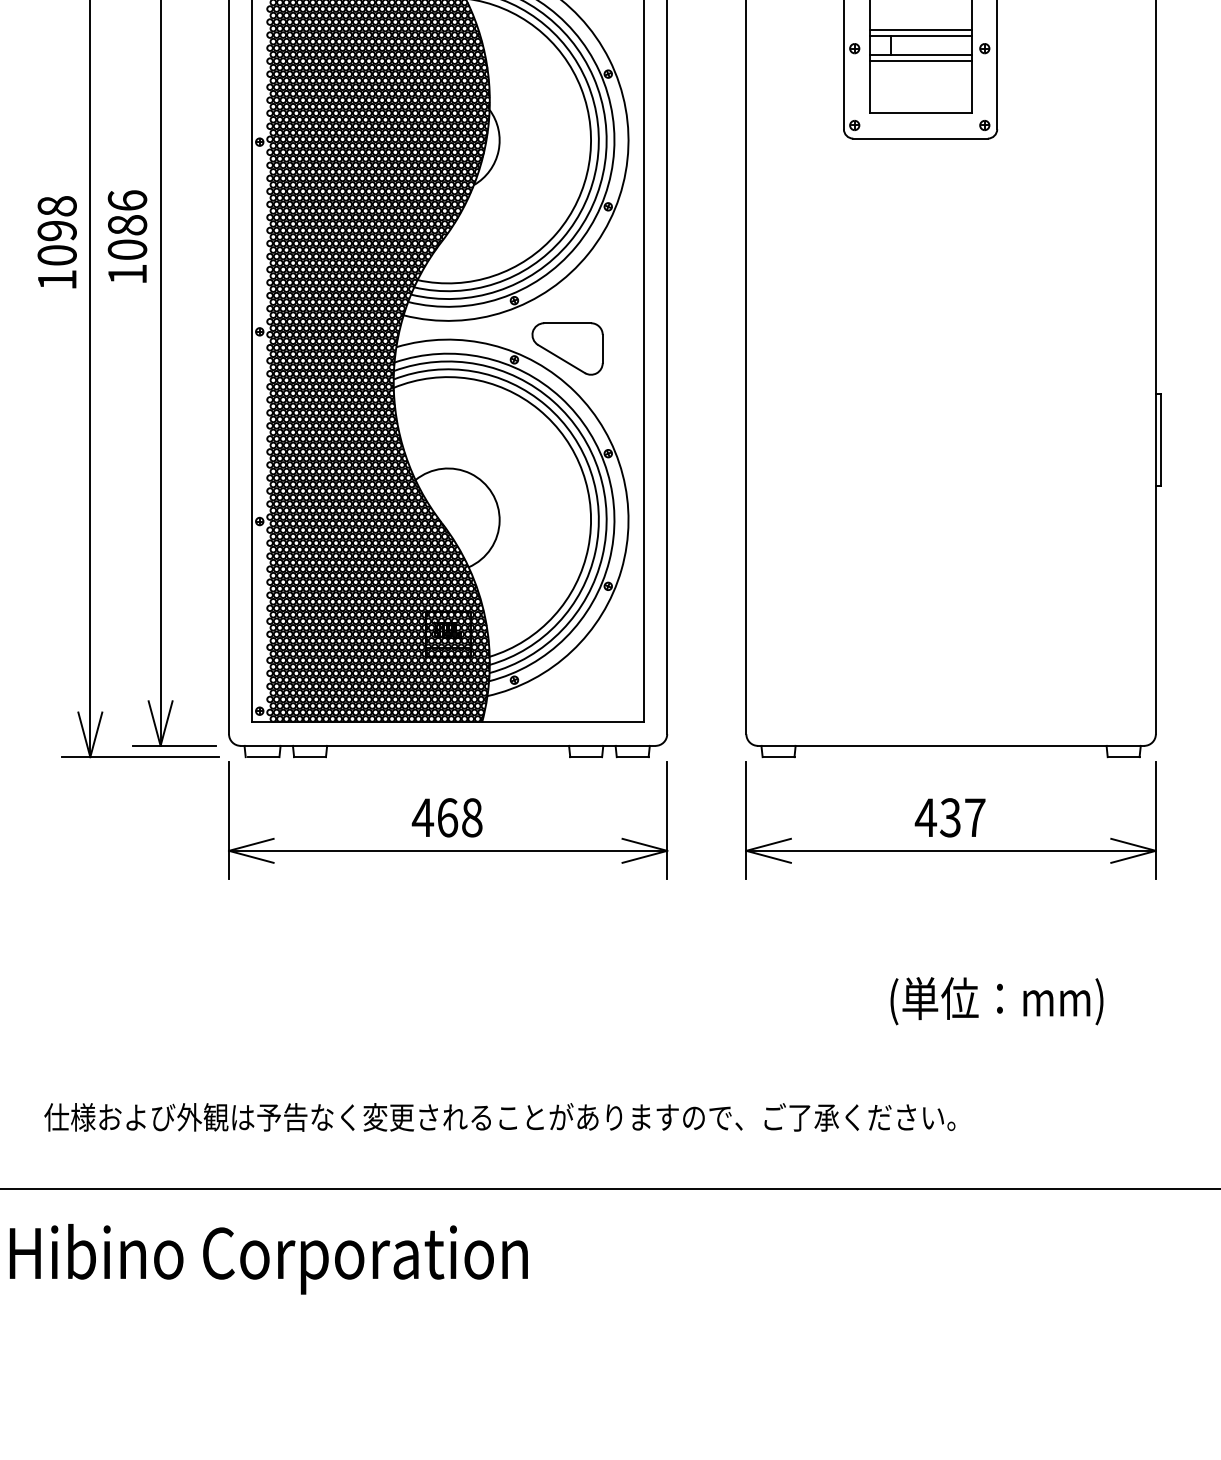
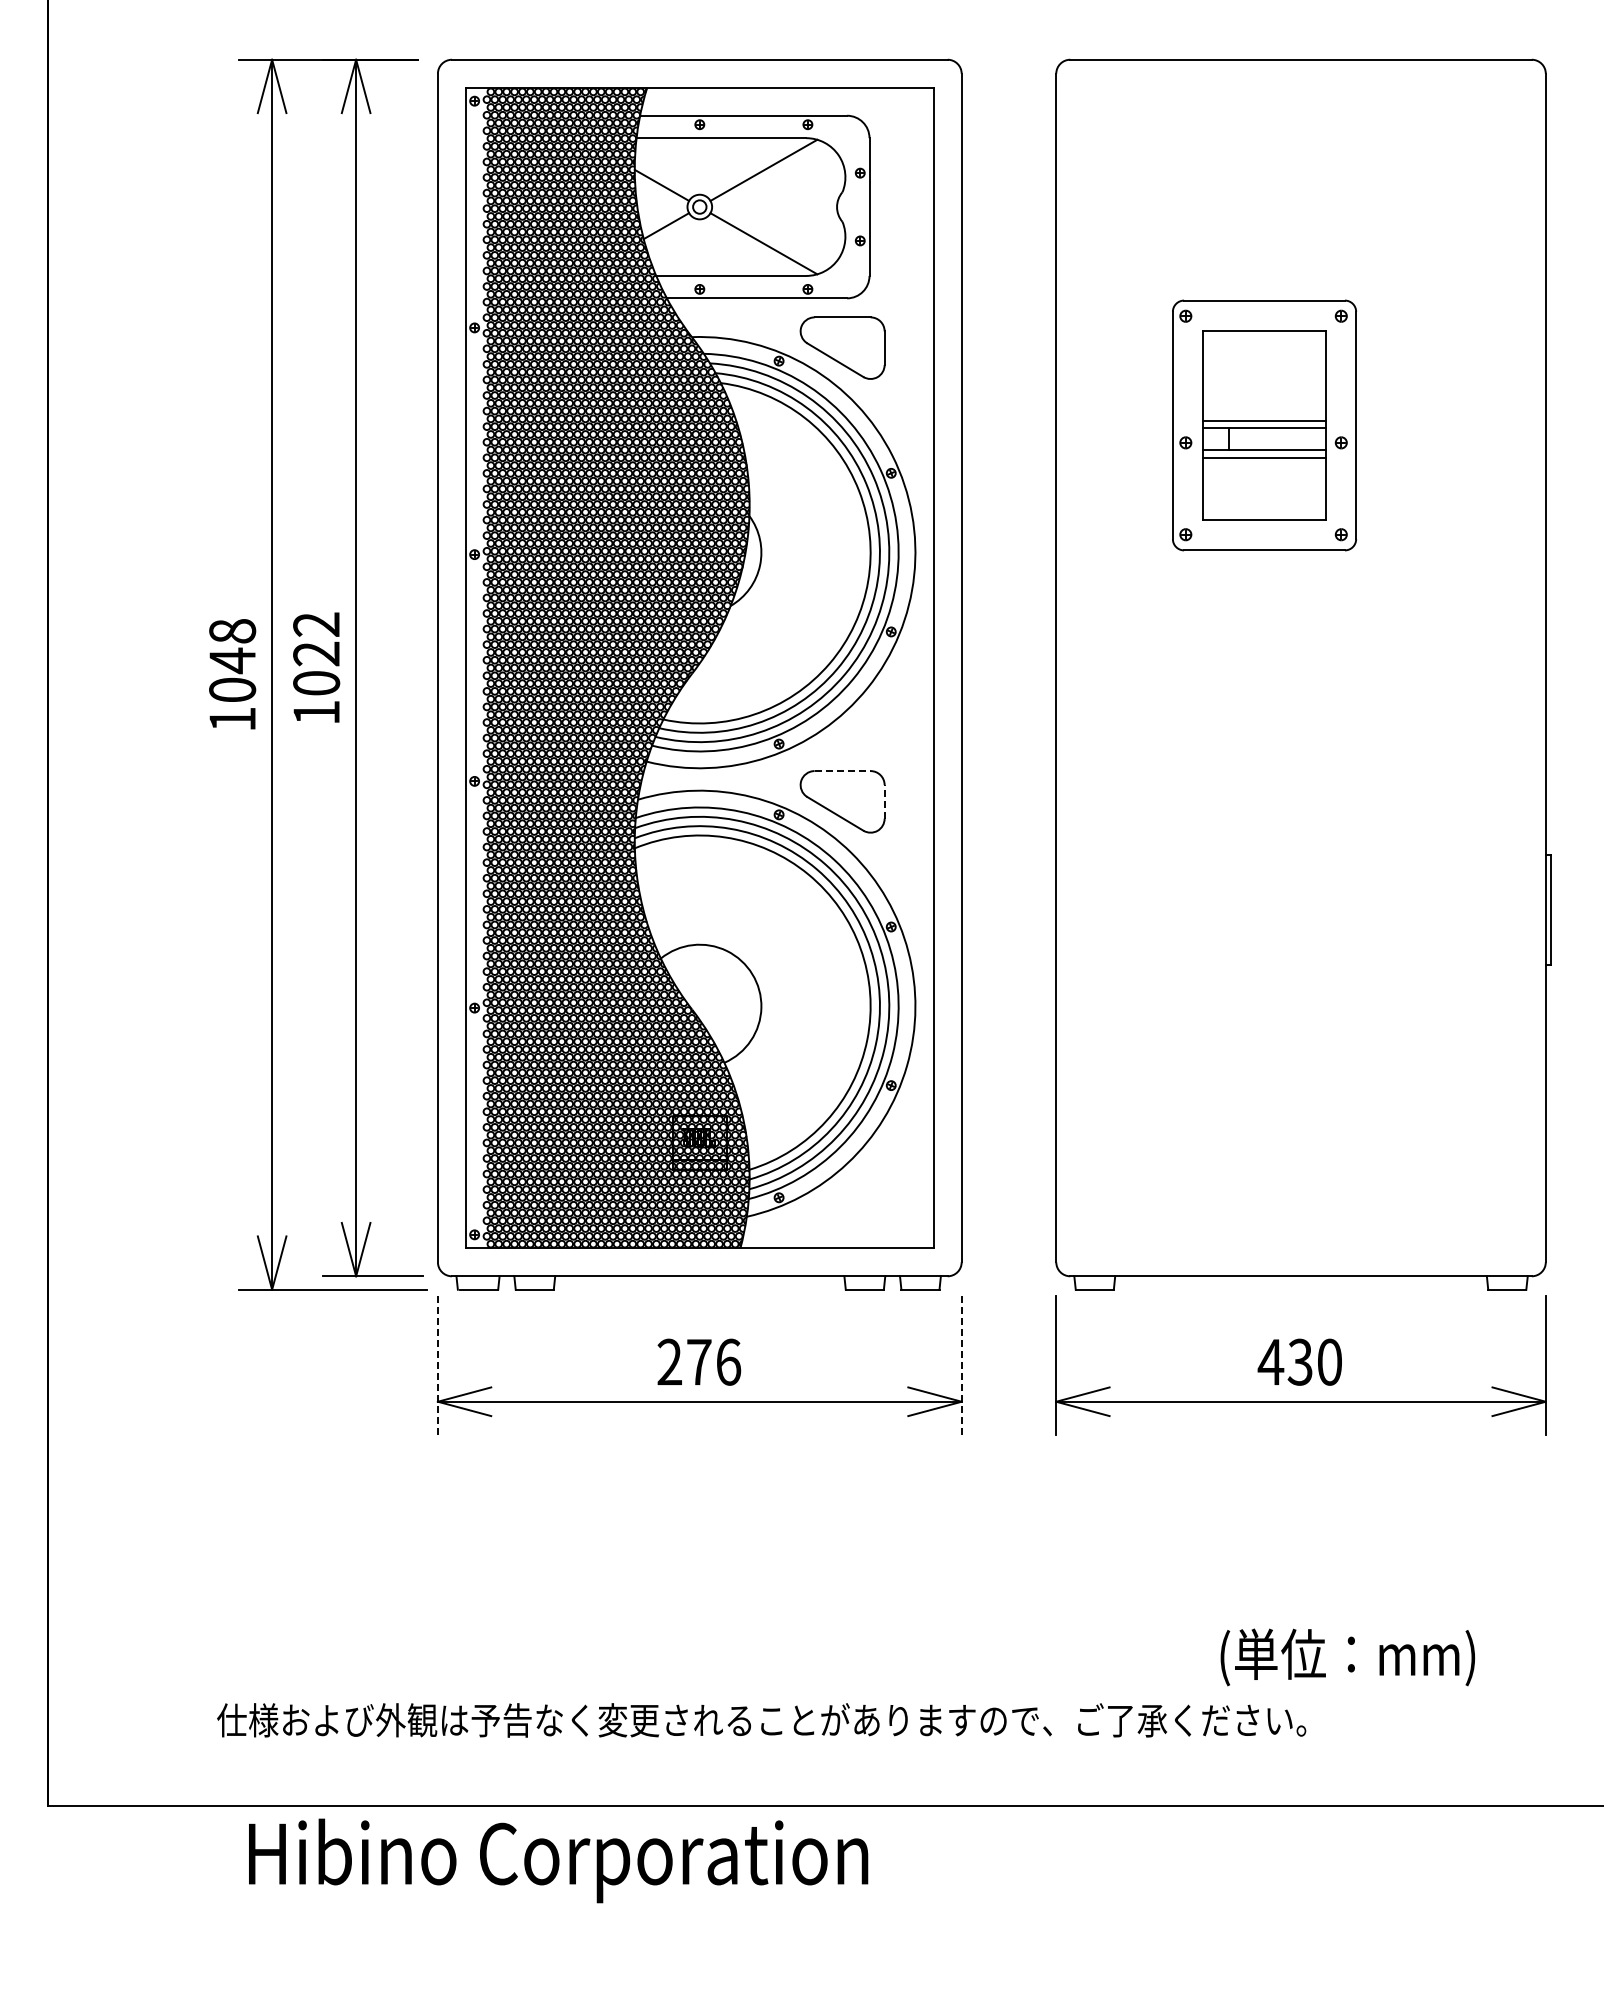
text: (127, 213) -> (316, 639), 1086 -> 1022
text: (57, 230) -> (232, 660), 1098 -> 1048
line: (568, 323) -> (843, 771), solid -> dashed
line: (602, 348) -> (884, 801), solid -> dashed
text: (447, 817) -> (698, 1361), 468 -> 276
text: (974, 817) -> (1329, 1361), 437 -> 430
line: (228, 820) -> (437, 1365), solid -> dashed
line: (667, 820) -> (961, 1365), solid -> dashed
text: (996, 1001) -> (1347, 1657), moved
text: (268, 1258) -> (558, 1860), moved

